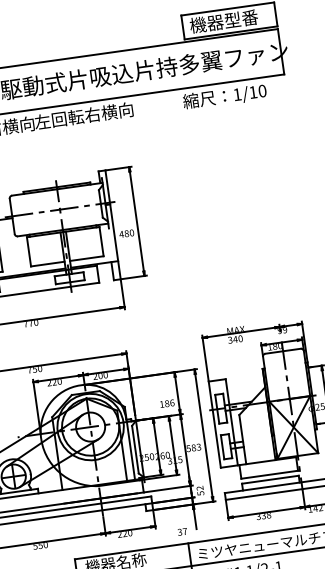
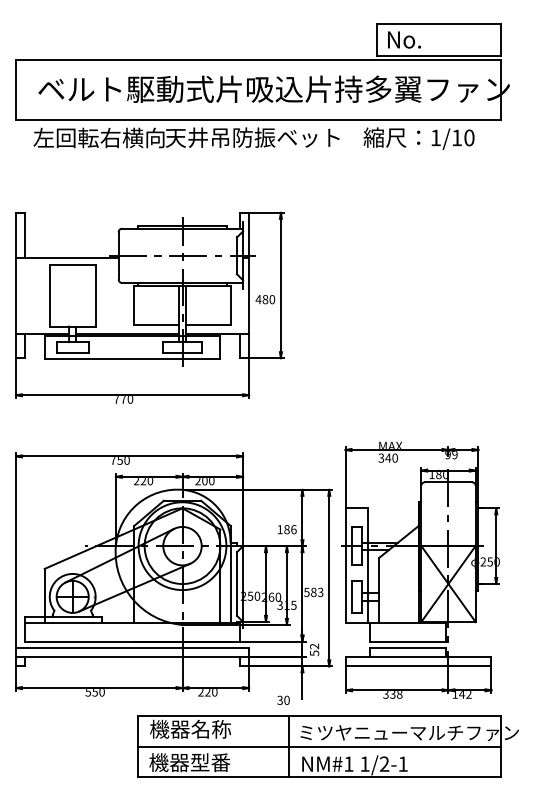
text: (223, 21) -> (431, 39), 機器型番 -> No.
text: (100, 113) -> (252, 137), 左回転右横向 -> 天井吊防振ベット
text: (184, 530) -> (286, 699), 37 -> 30

